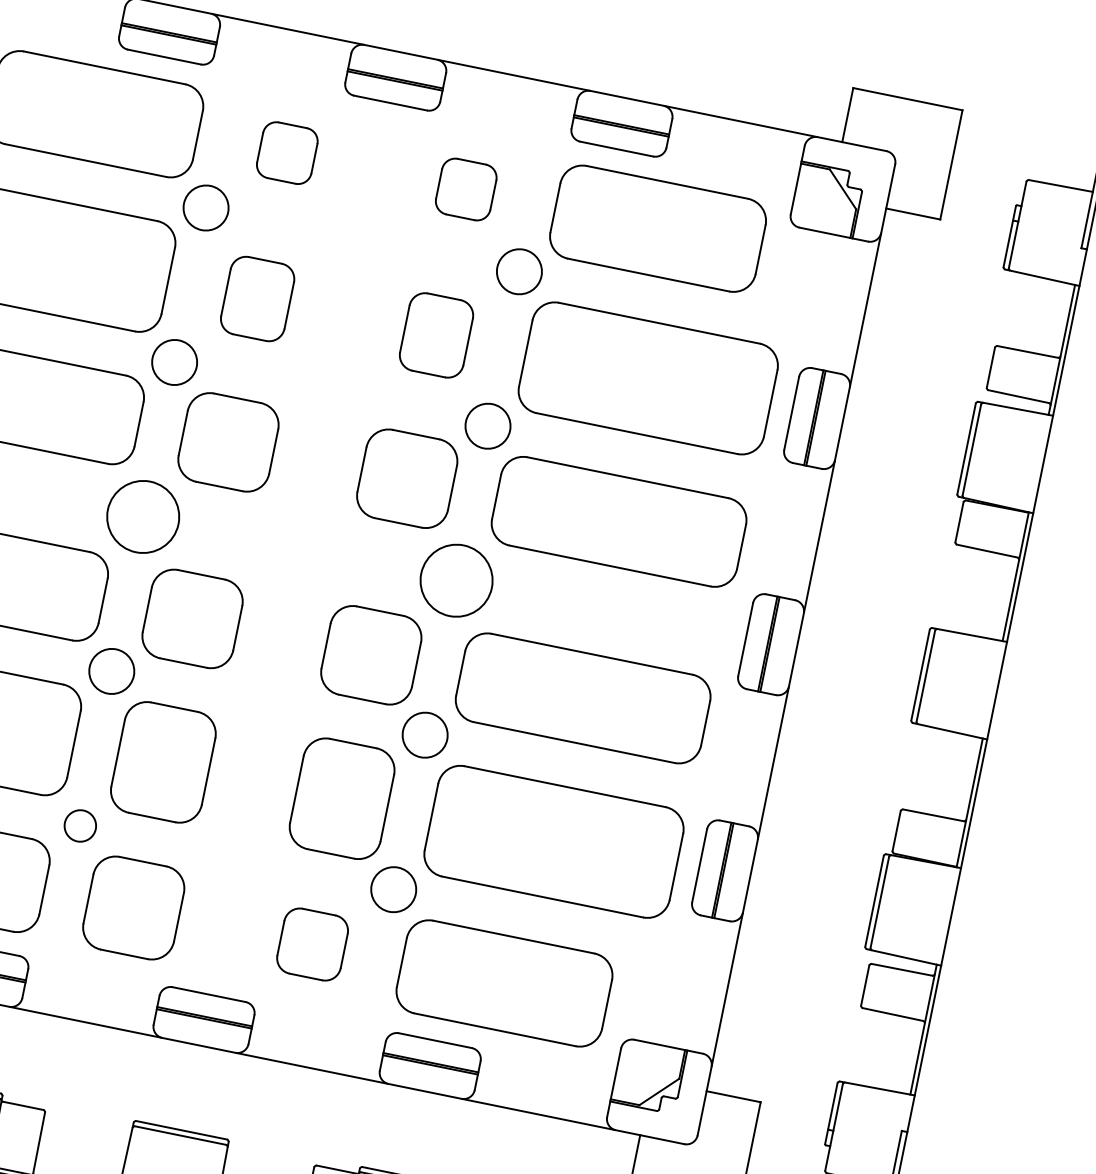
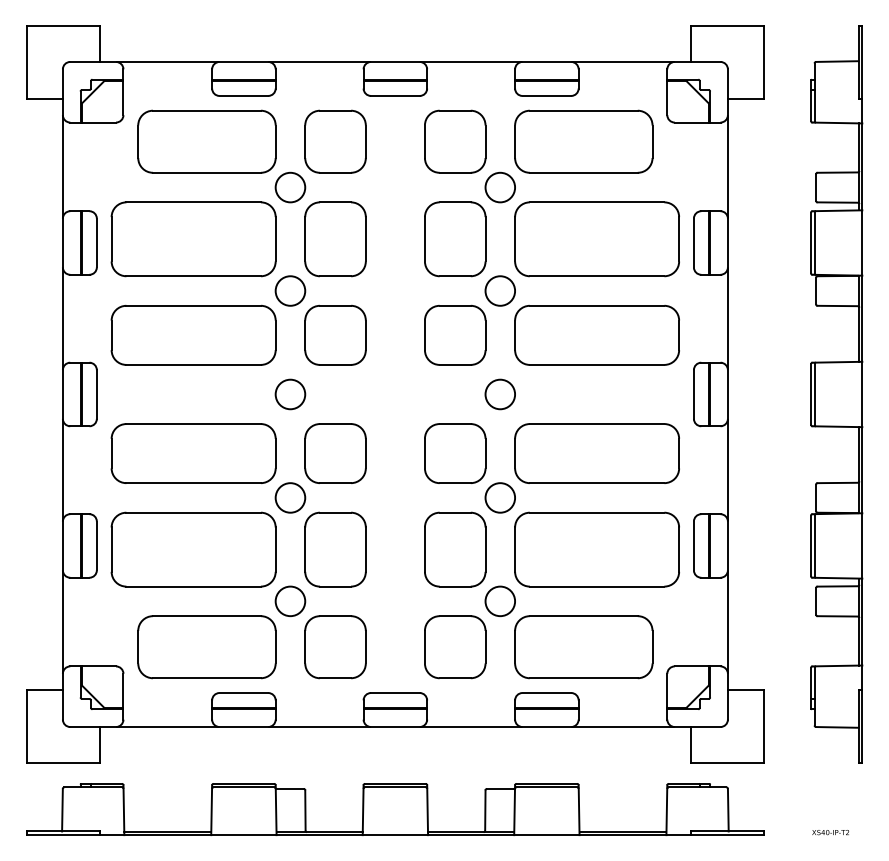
part: (287, 152) -> (335, 141), size x1.67
part: (466, 189) -> (455, 141), size x1.67
part: (257, 299) -> (335, 239), size x1.43
part: (436, 335) -> (455, 239), size x1.43
circle: (143, 517) -> (290, 394), size x0.62
circle: (456, 580) -> (500, 394), size x0.62
circle: (80, 826) -> (290, 601), size x1.43
part: (312, 944) -> (455, 647), size x1.43

